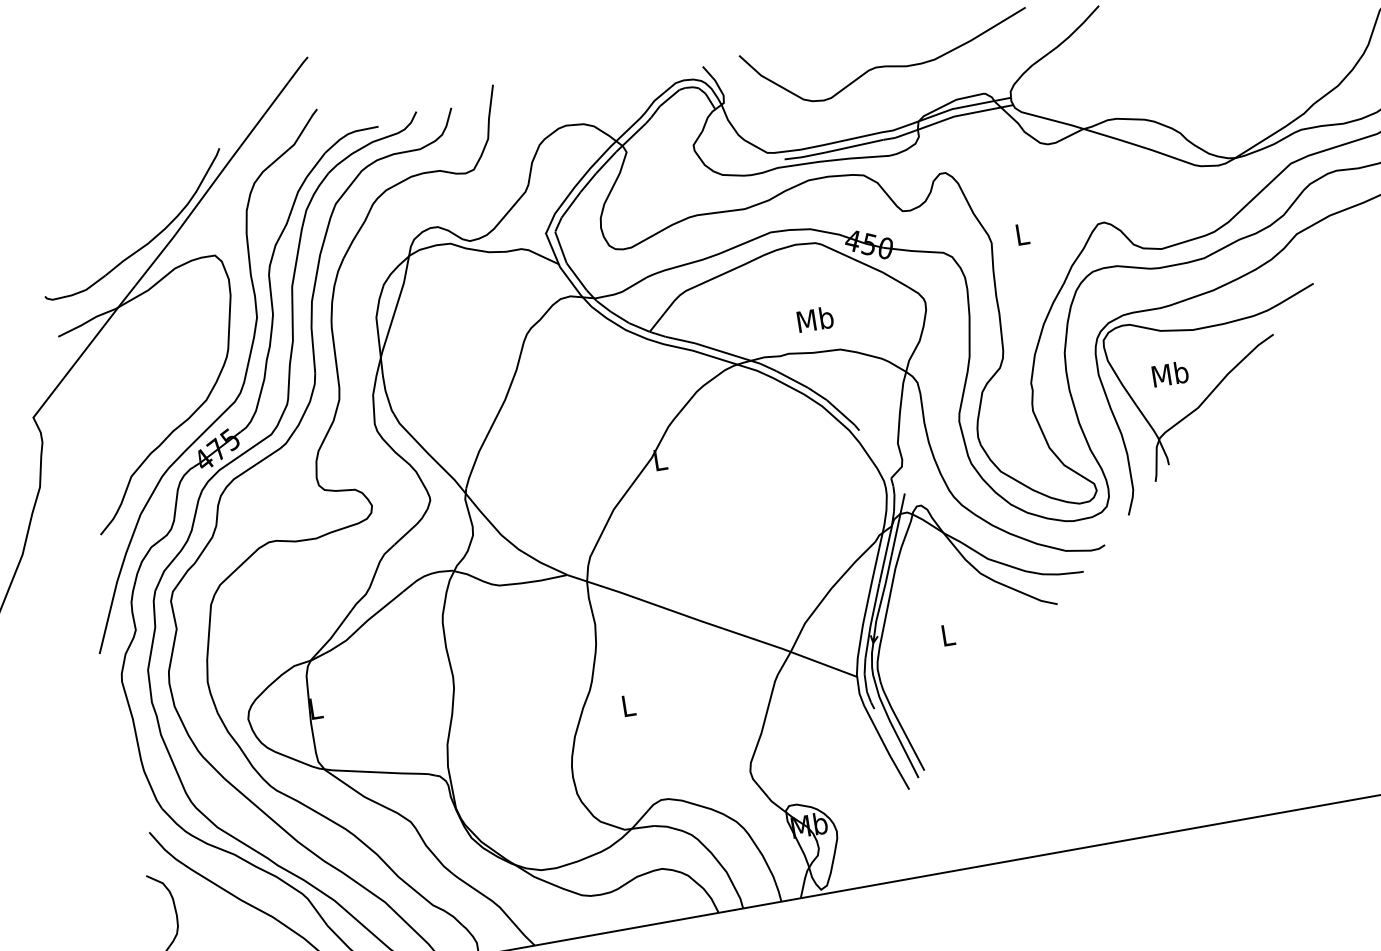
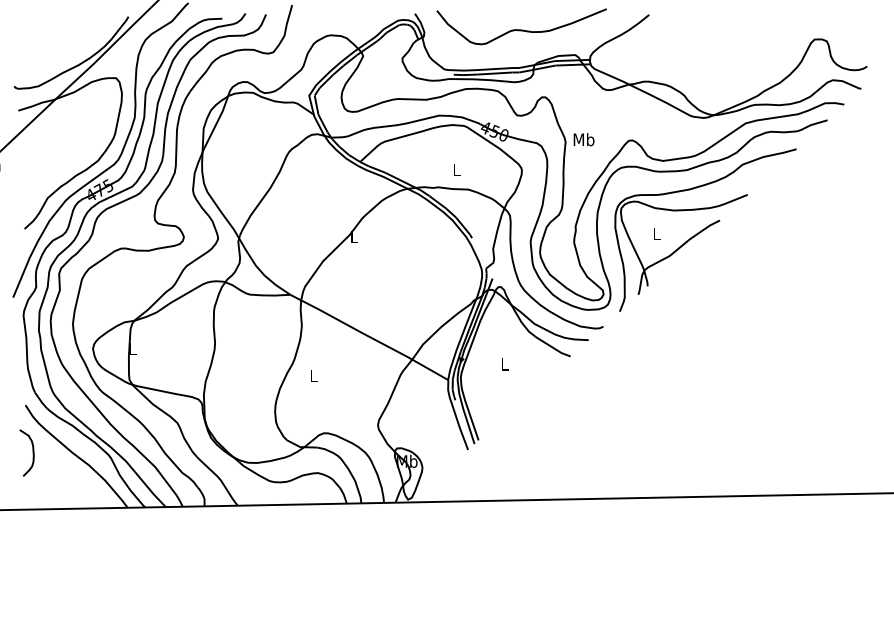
text: (1021, 234) -> (583, 139), L -> Mb
text: (814, 318) -> (456, 169), Mb -> L
text: (1169, 373) -> (656, 233), Mb -> L

